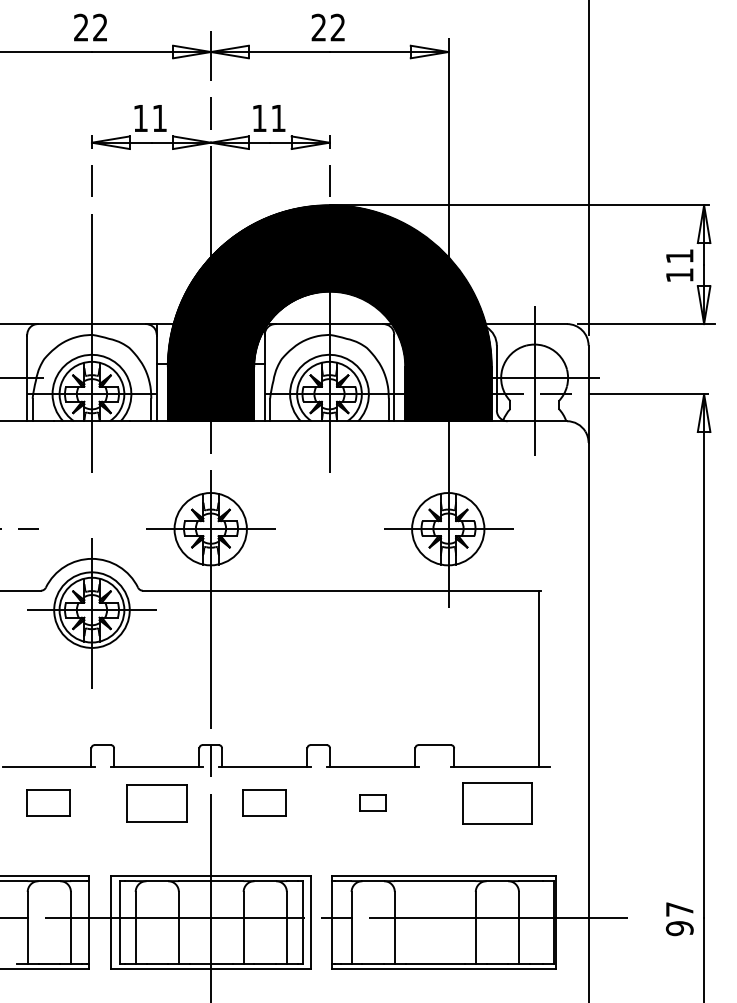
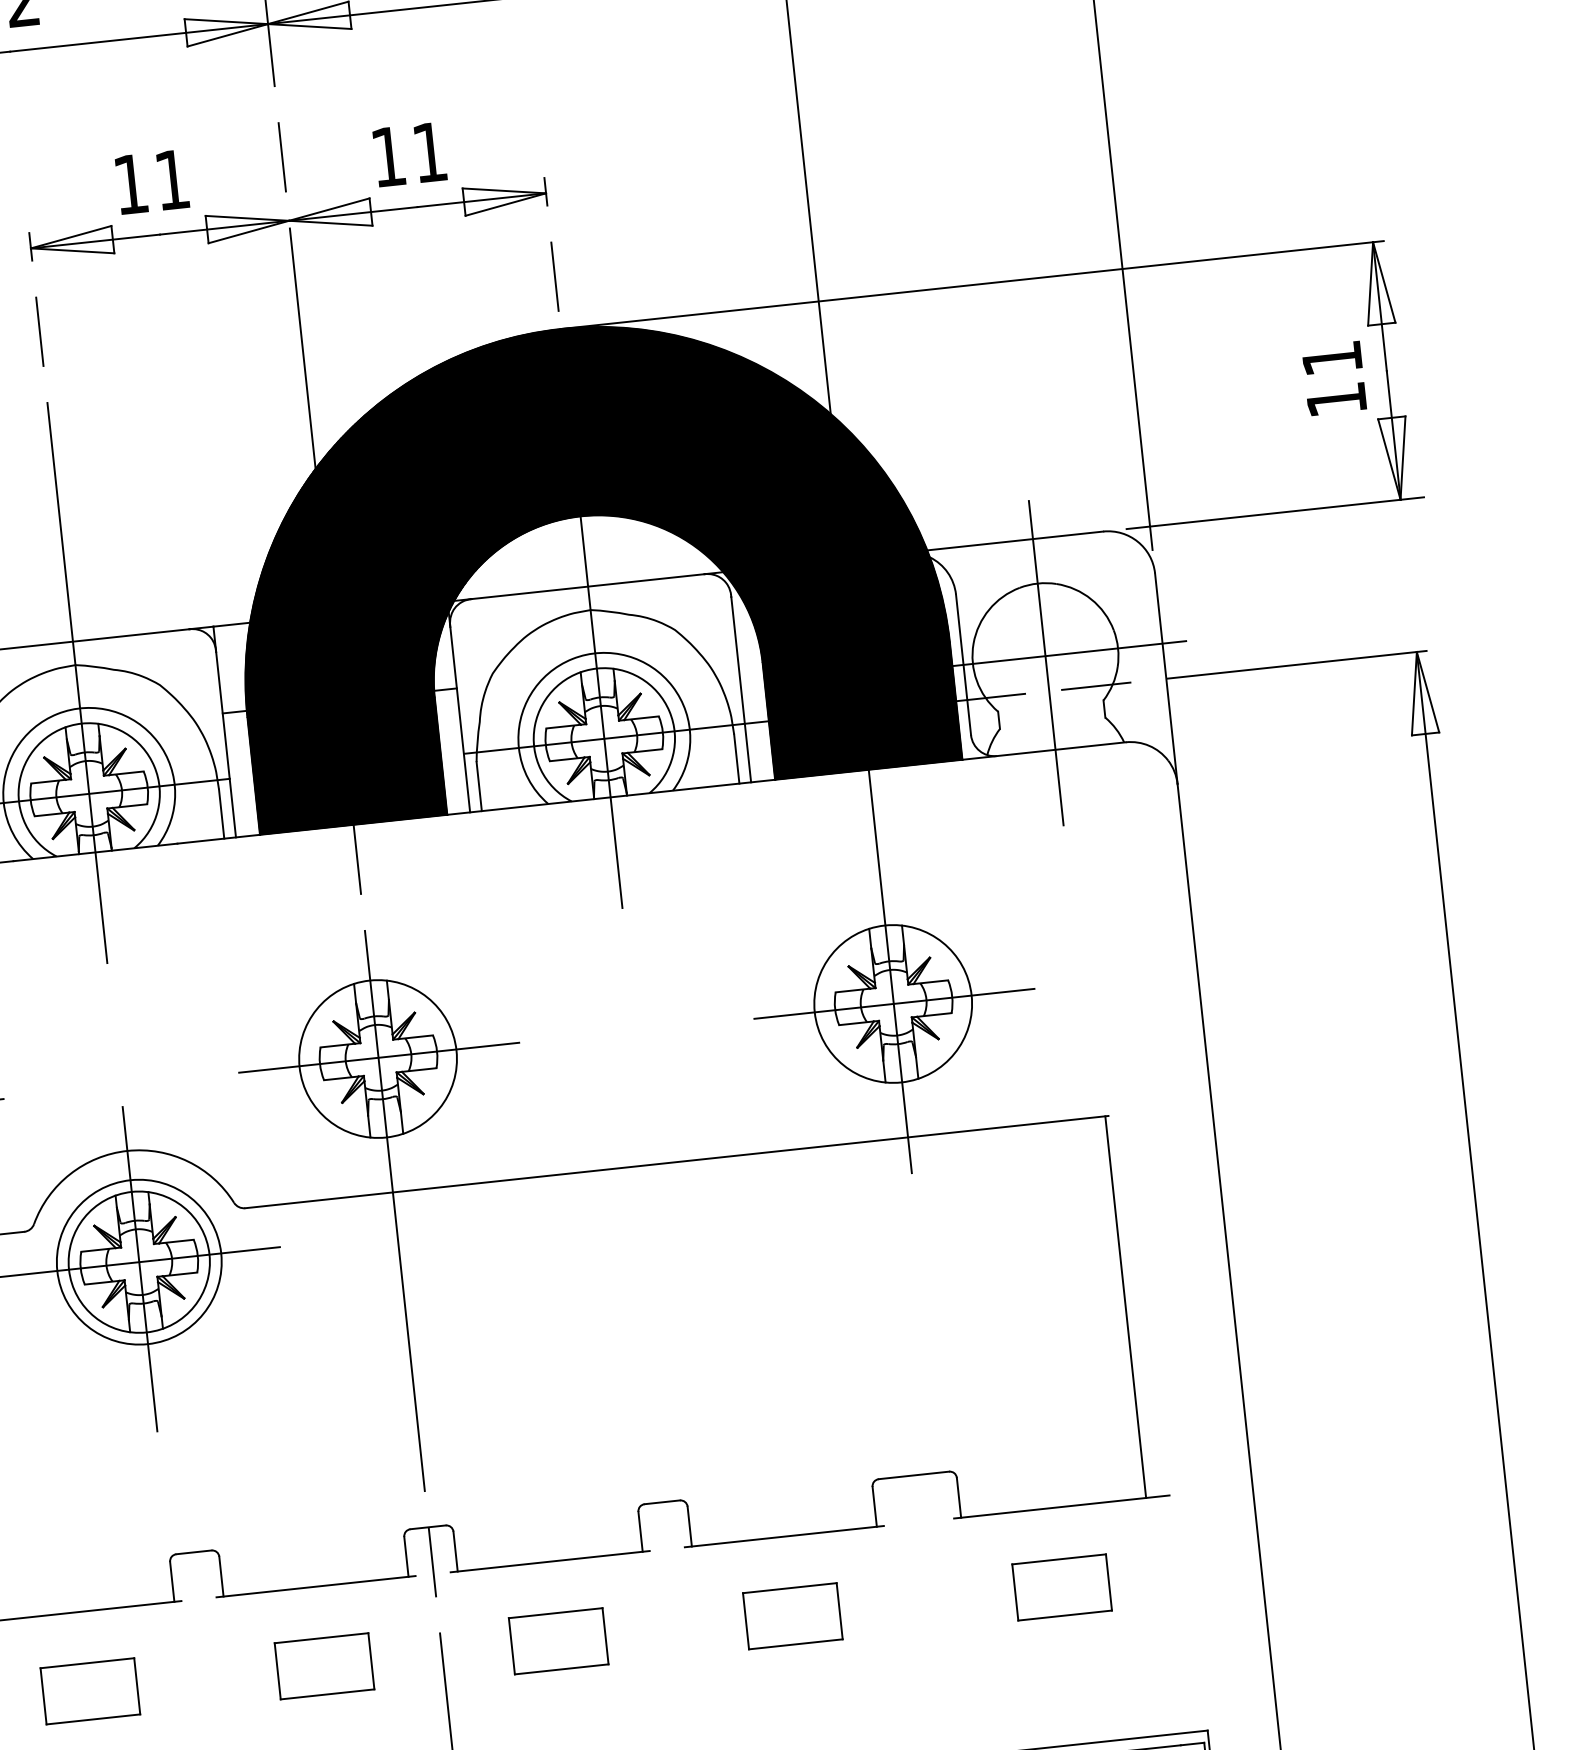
part: (156, 802) -> (323, 1664), size x0.71
part: (372, 802) -> (792, 1614), size x1.67
part: (496, 802) -> (1061, 1585), size x0.62

